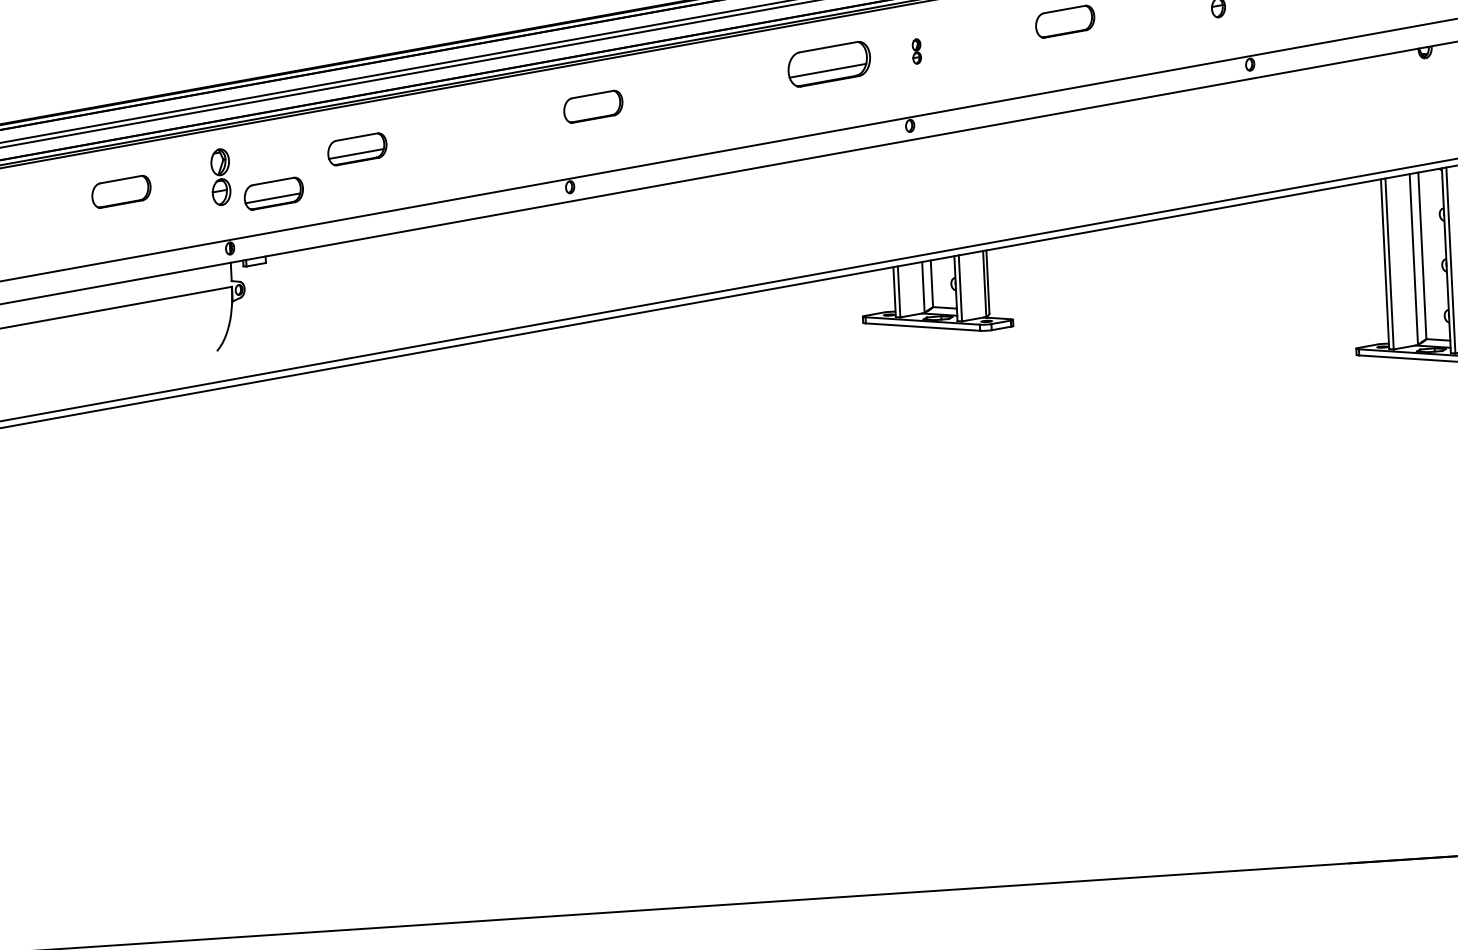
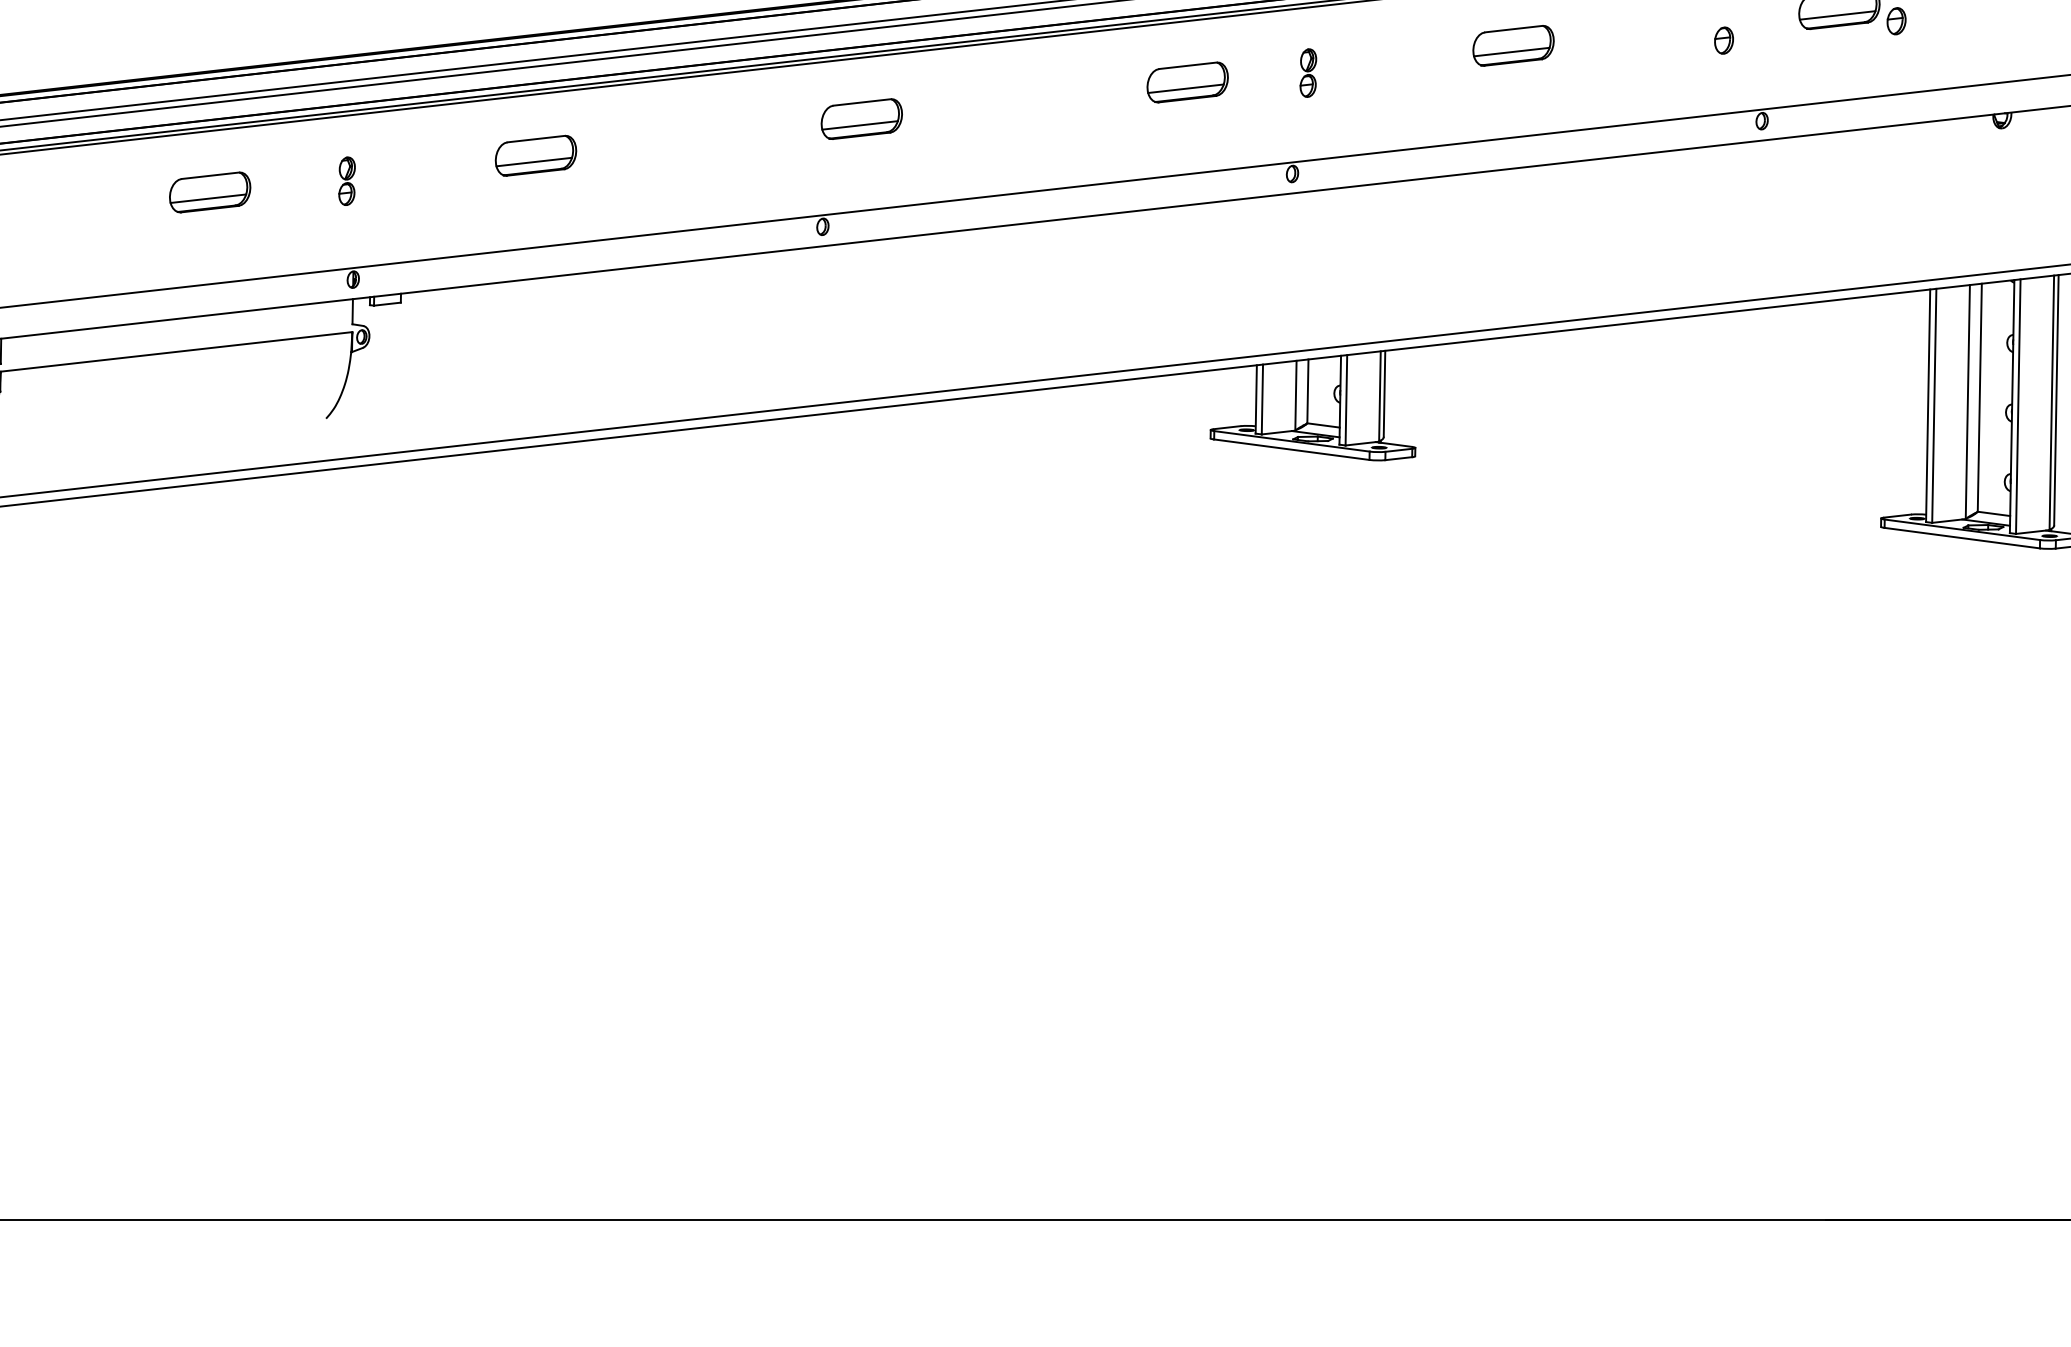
line: (1063, 25) -> (1511, 51), added
part: (916, 51) -> (1308, 72), size x1.43
part: (829, 64) -> (1187, 82), size x0.71
line: (591, 111) -> (859, 125), added
part: (220, 176) -> (346, 180), size x0.62
part: (273, 193) -> (417, 208), removed
line: (120, 196) -> (208, 198), added

